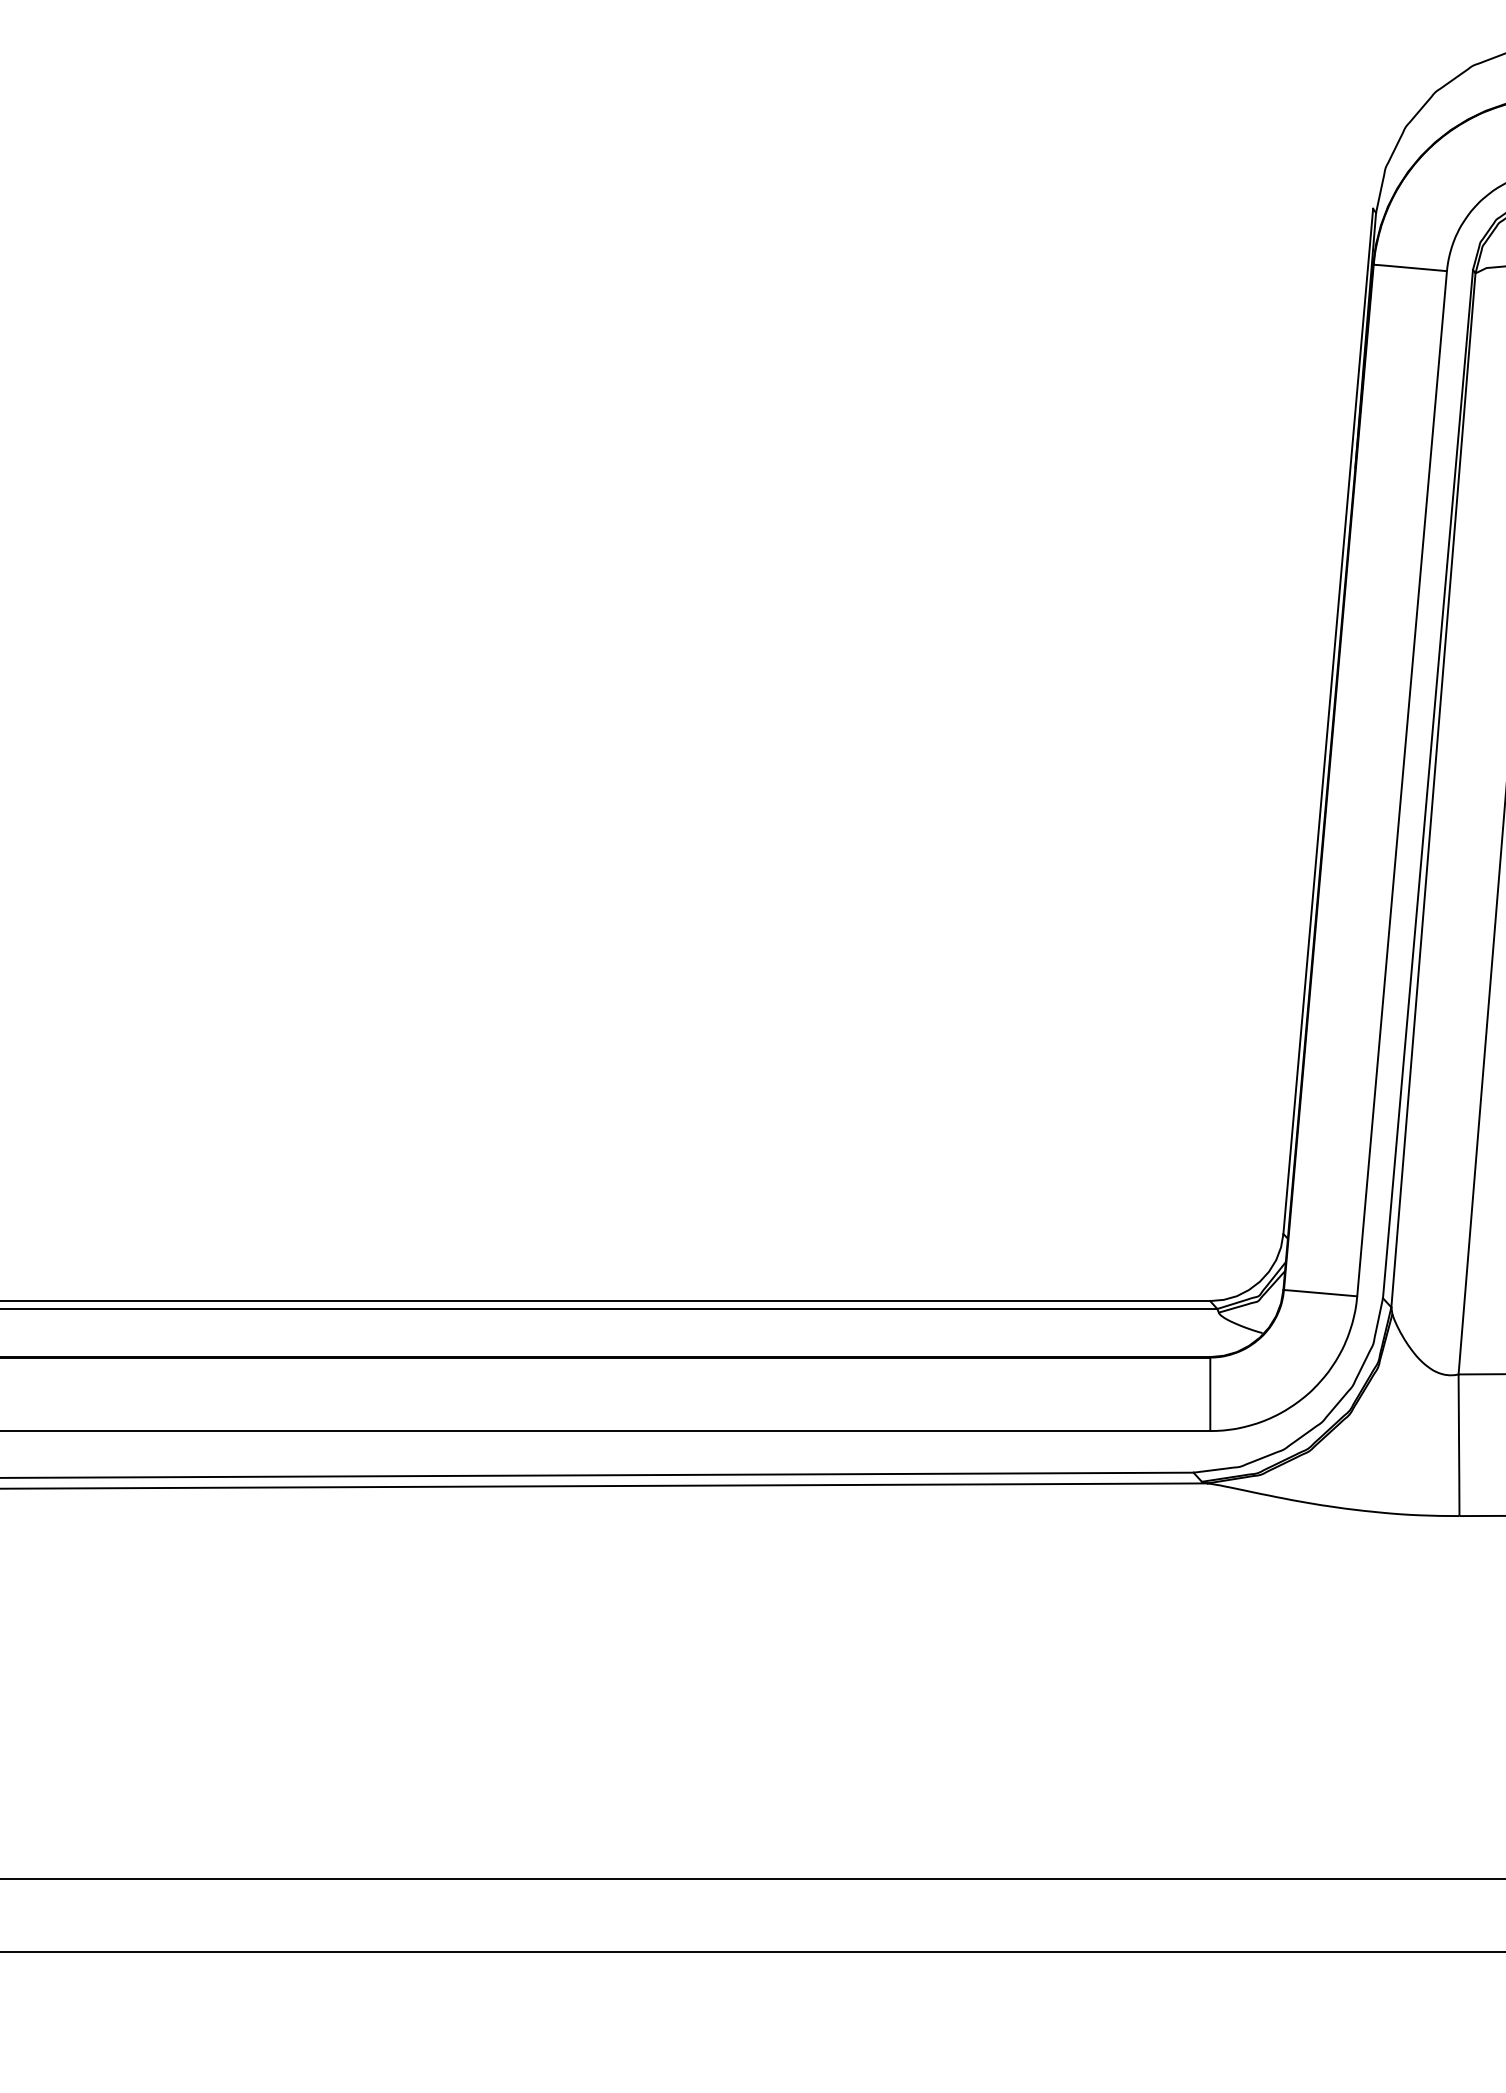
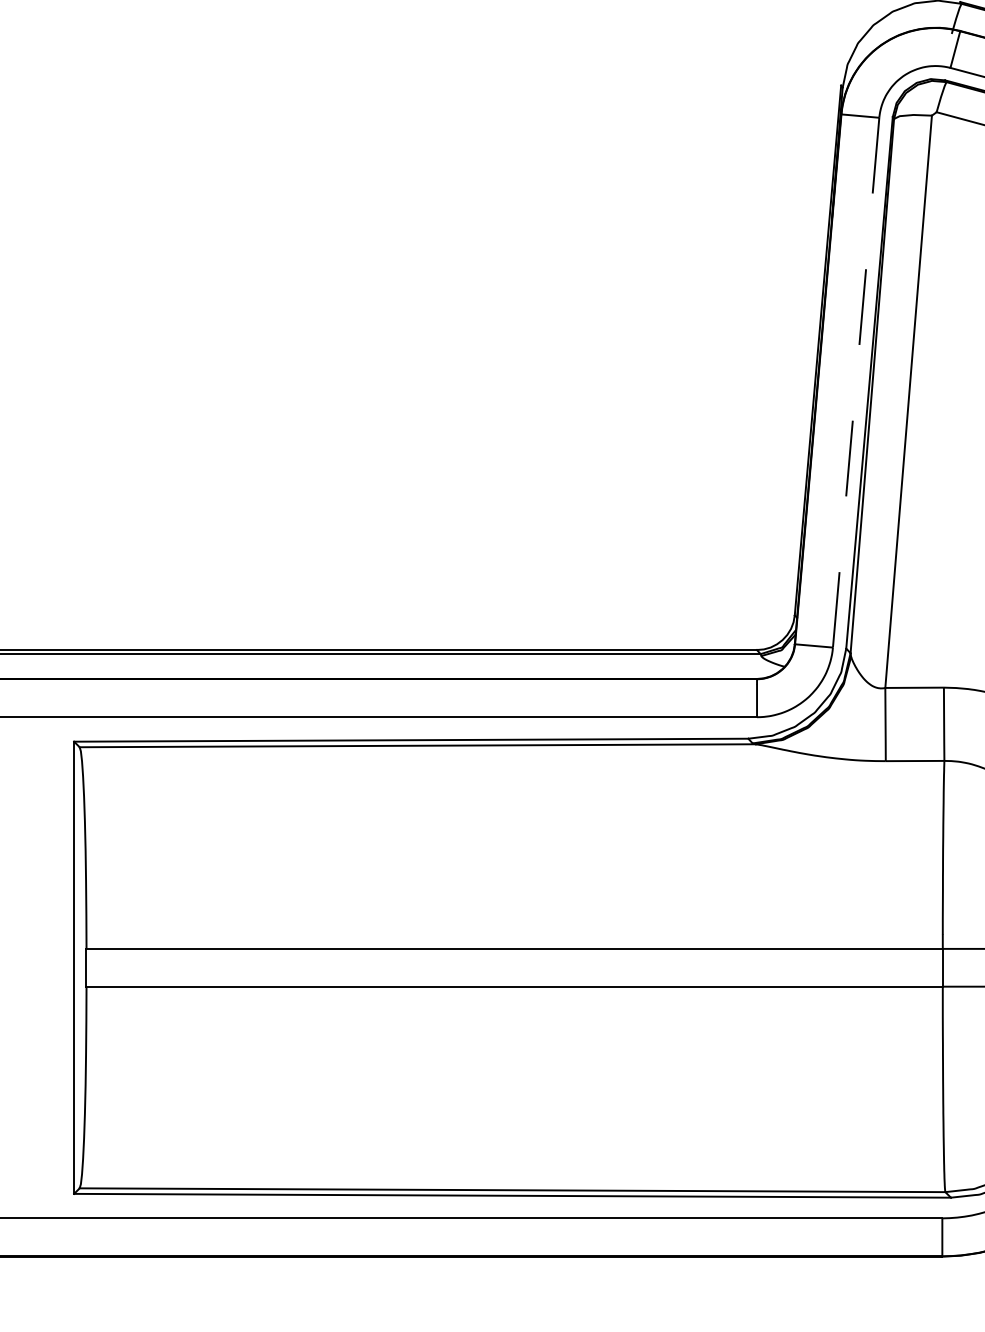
line: (1402, 783) -> (856, 382), solid -> dashed

